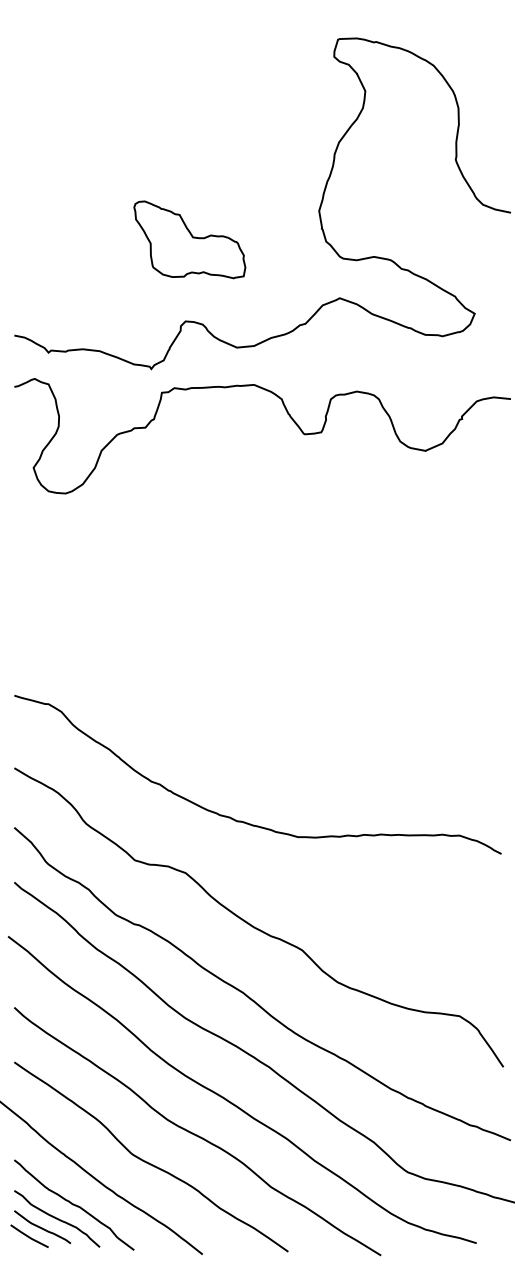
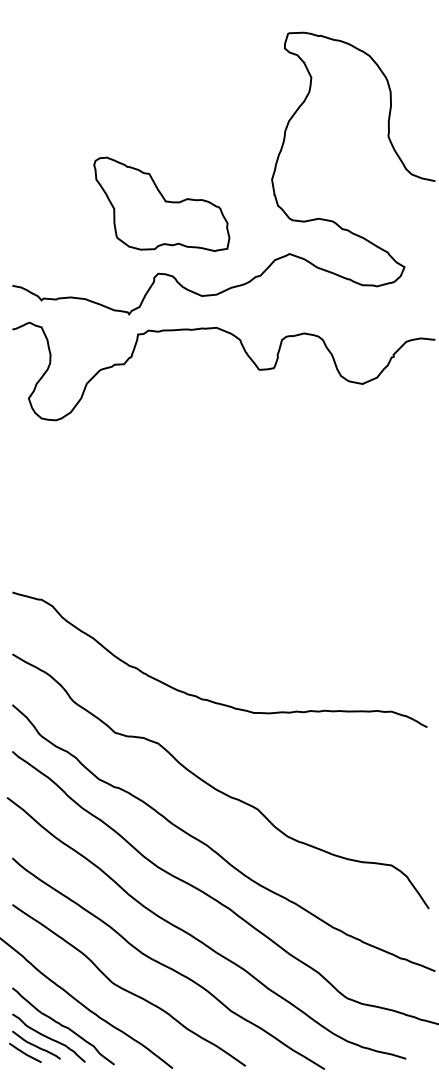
part: (189, 238) -> (161, 203), size x1.43

